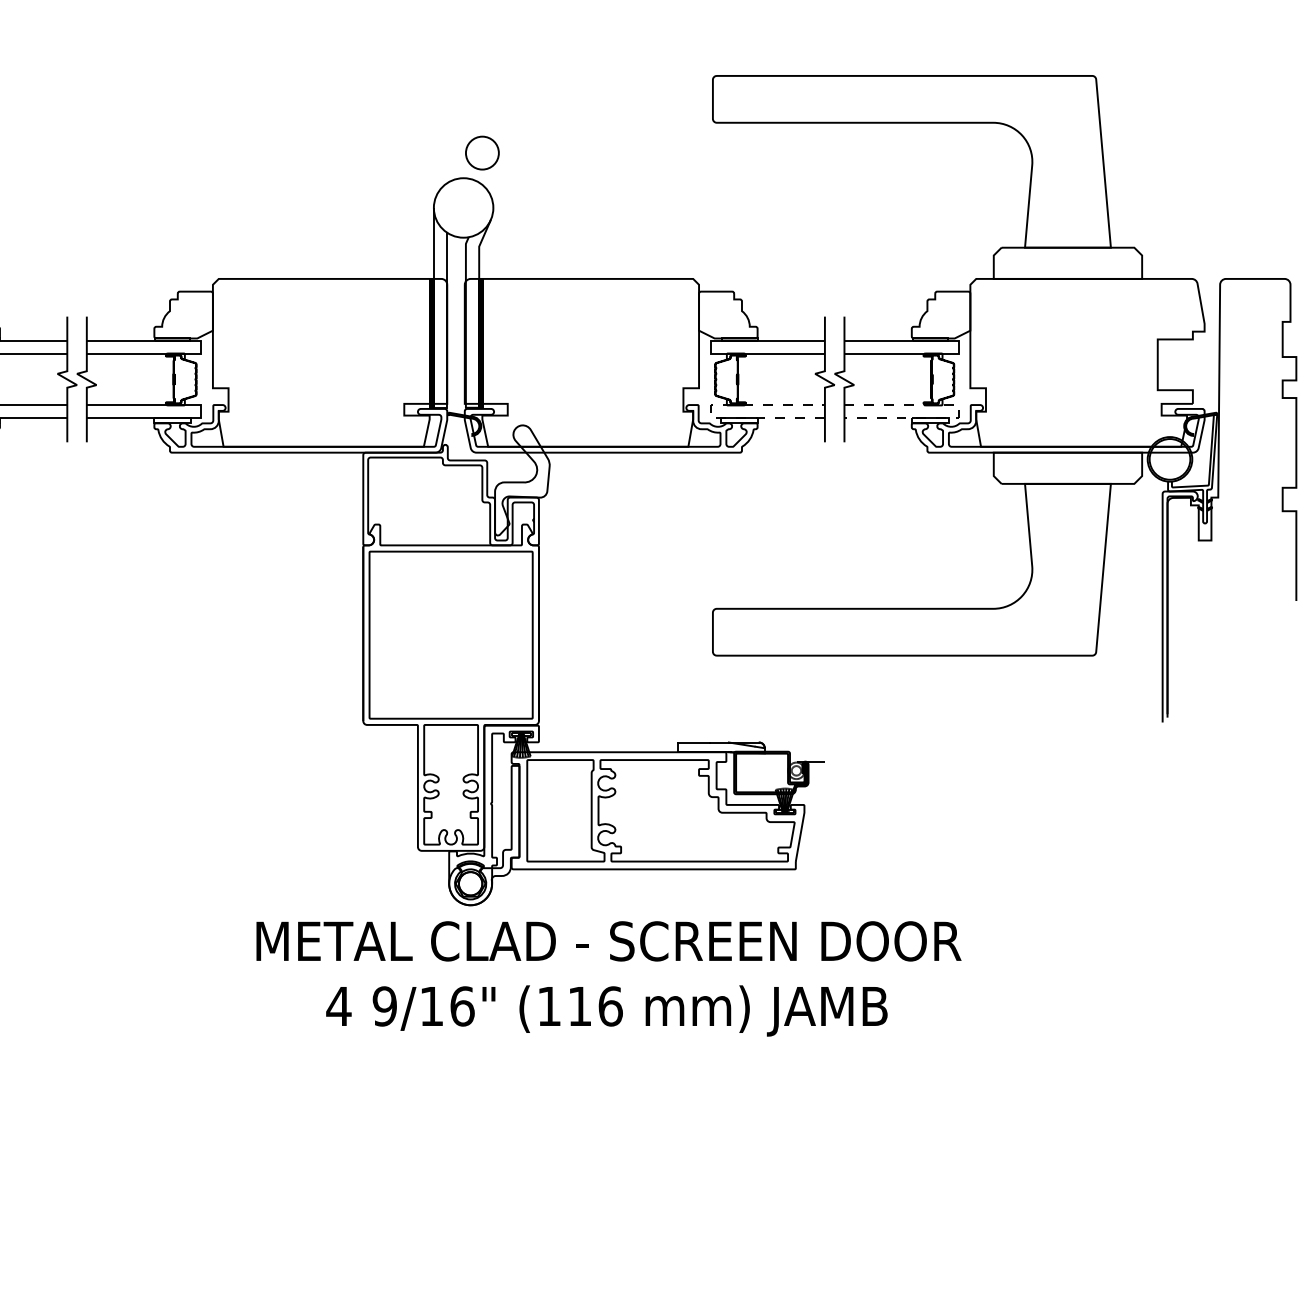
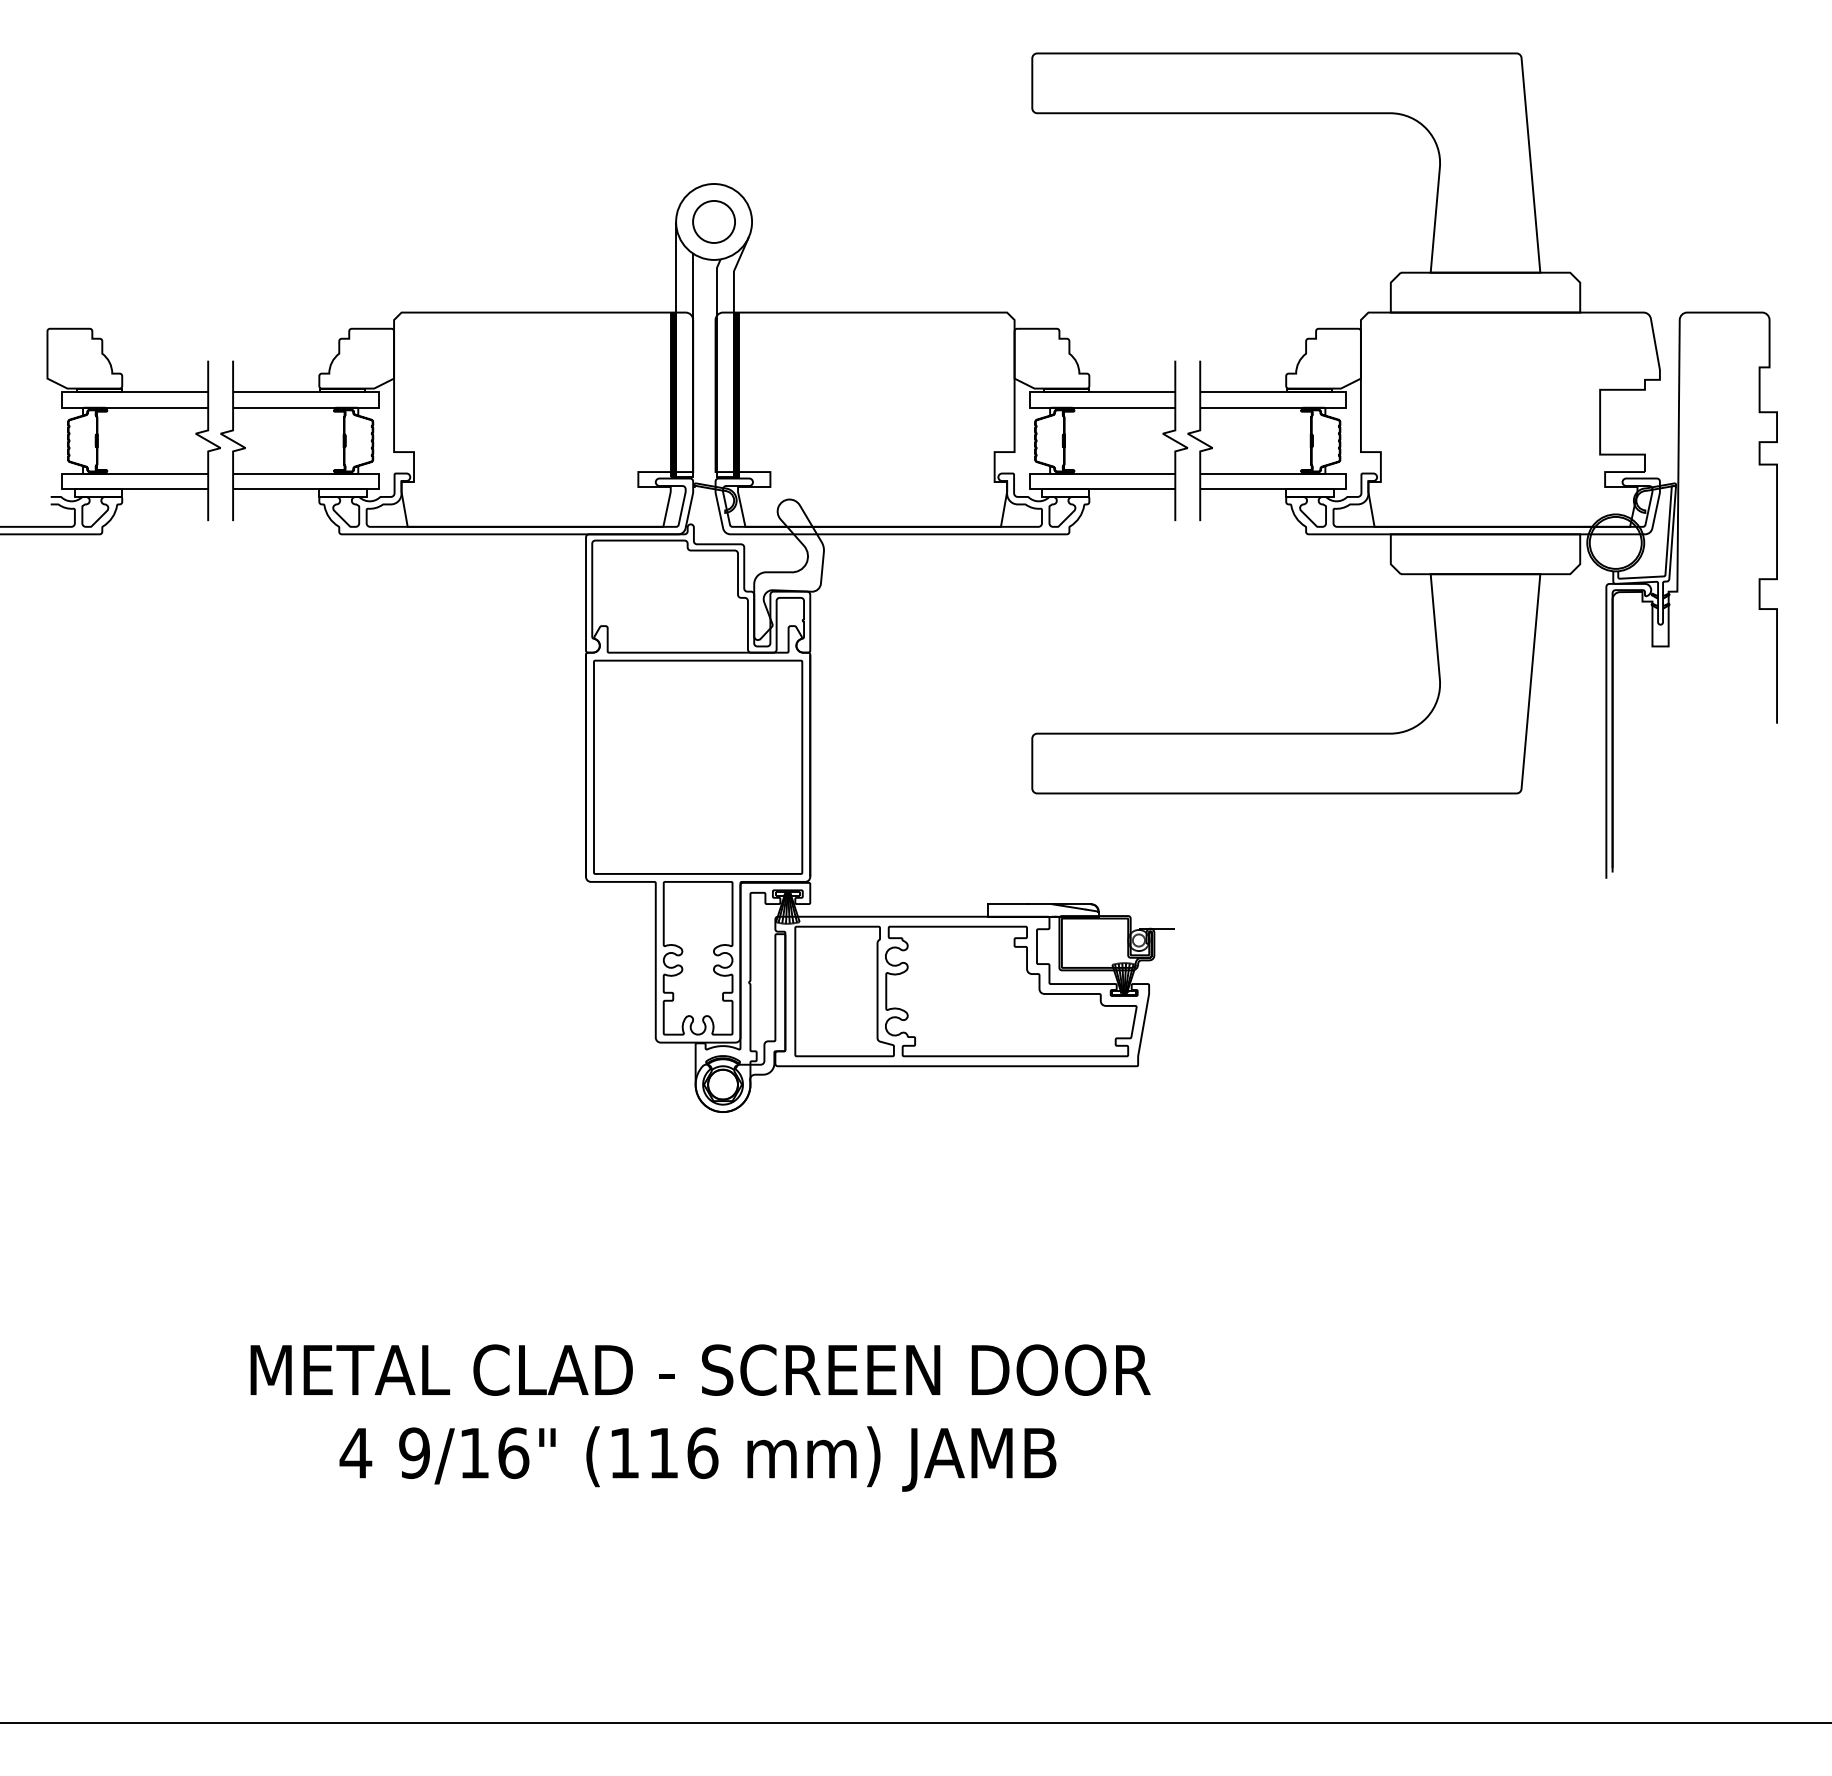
circle: (481, 152) -> (713, 221), moved
line: (710, 411) -> (1029, 481), dashed -> solid
line: (958, 411) -> (1345, 481), dashed -> solid
text: (608, 978) -> (700, 1417), moved

